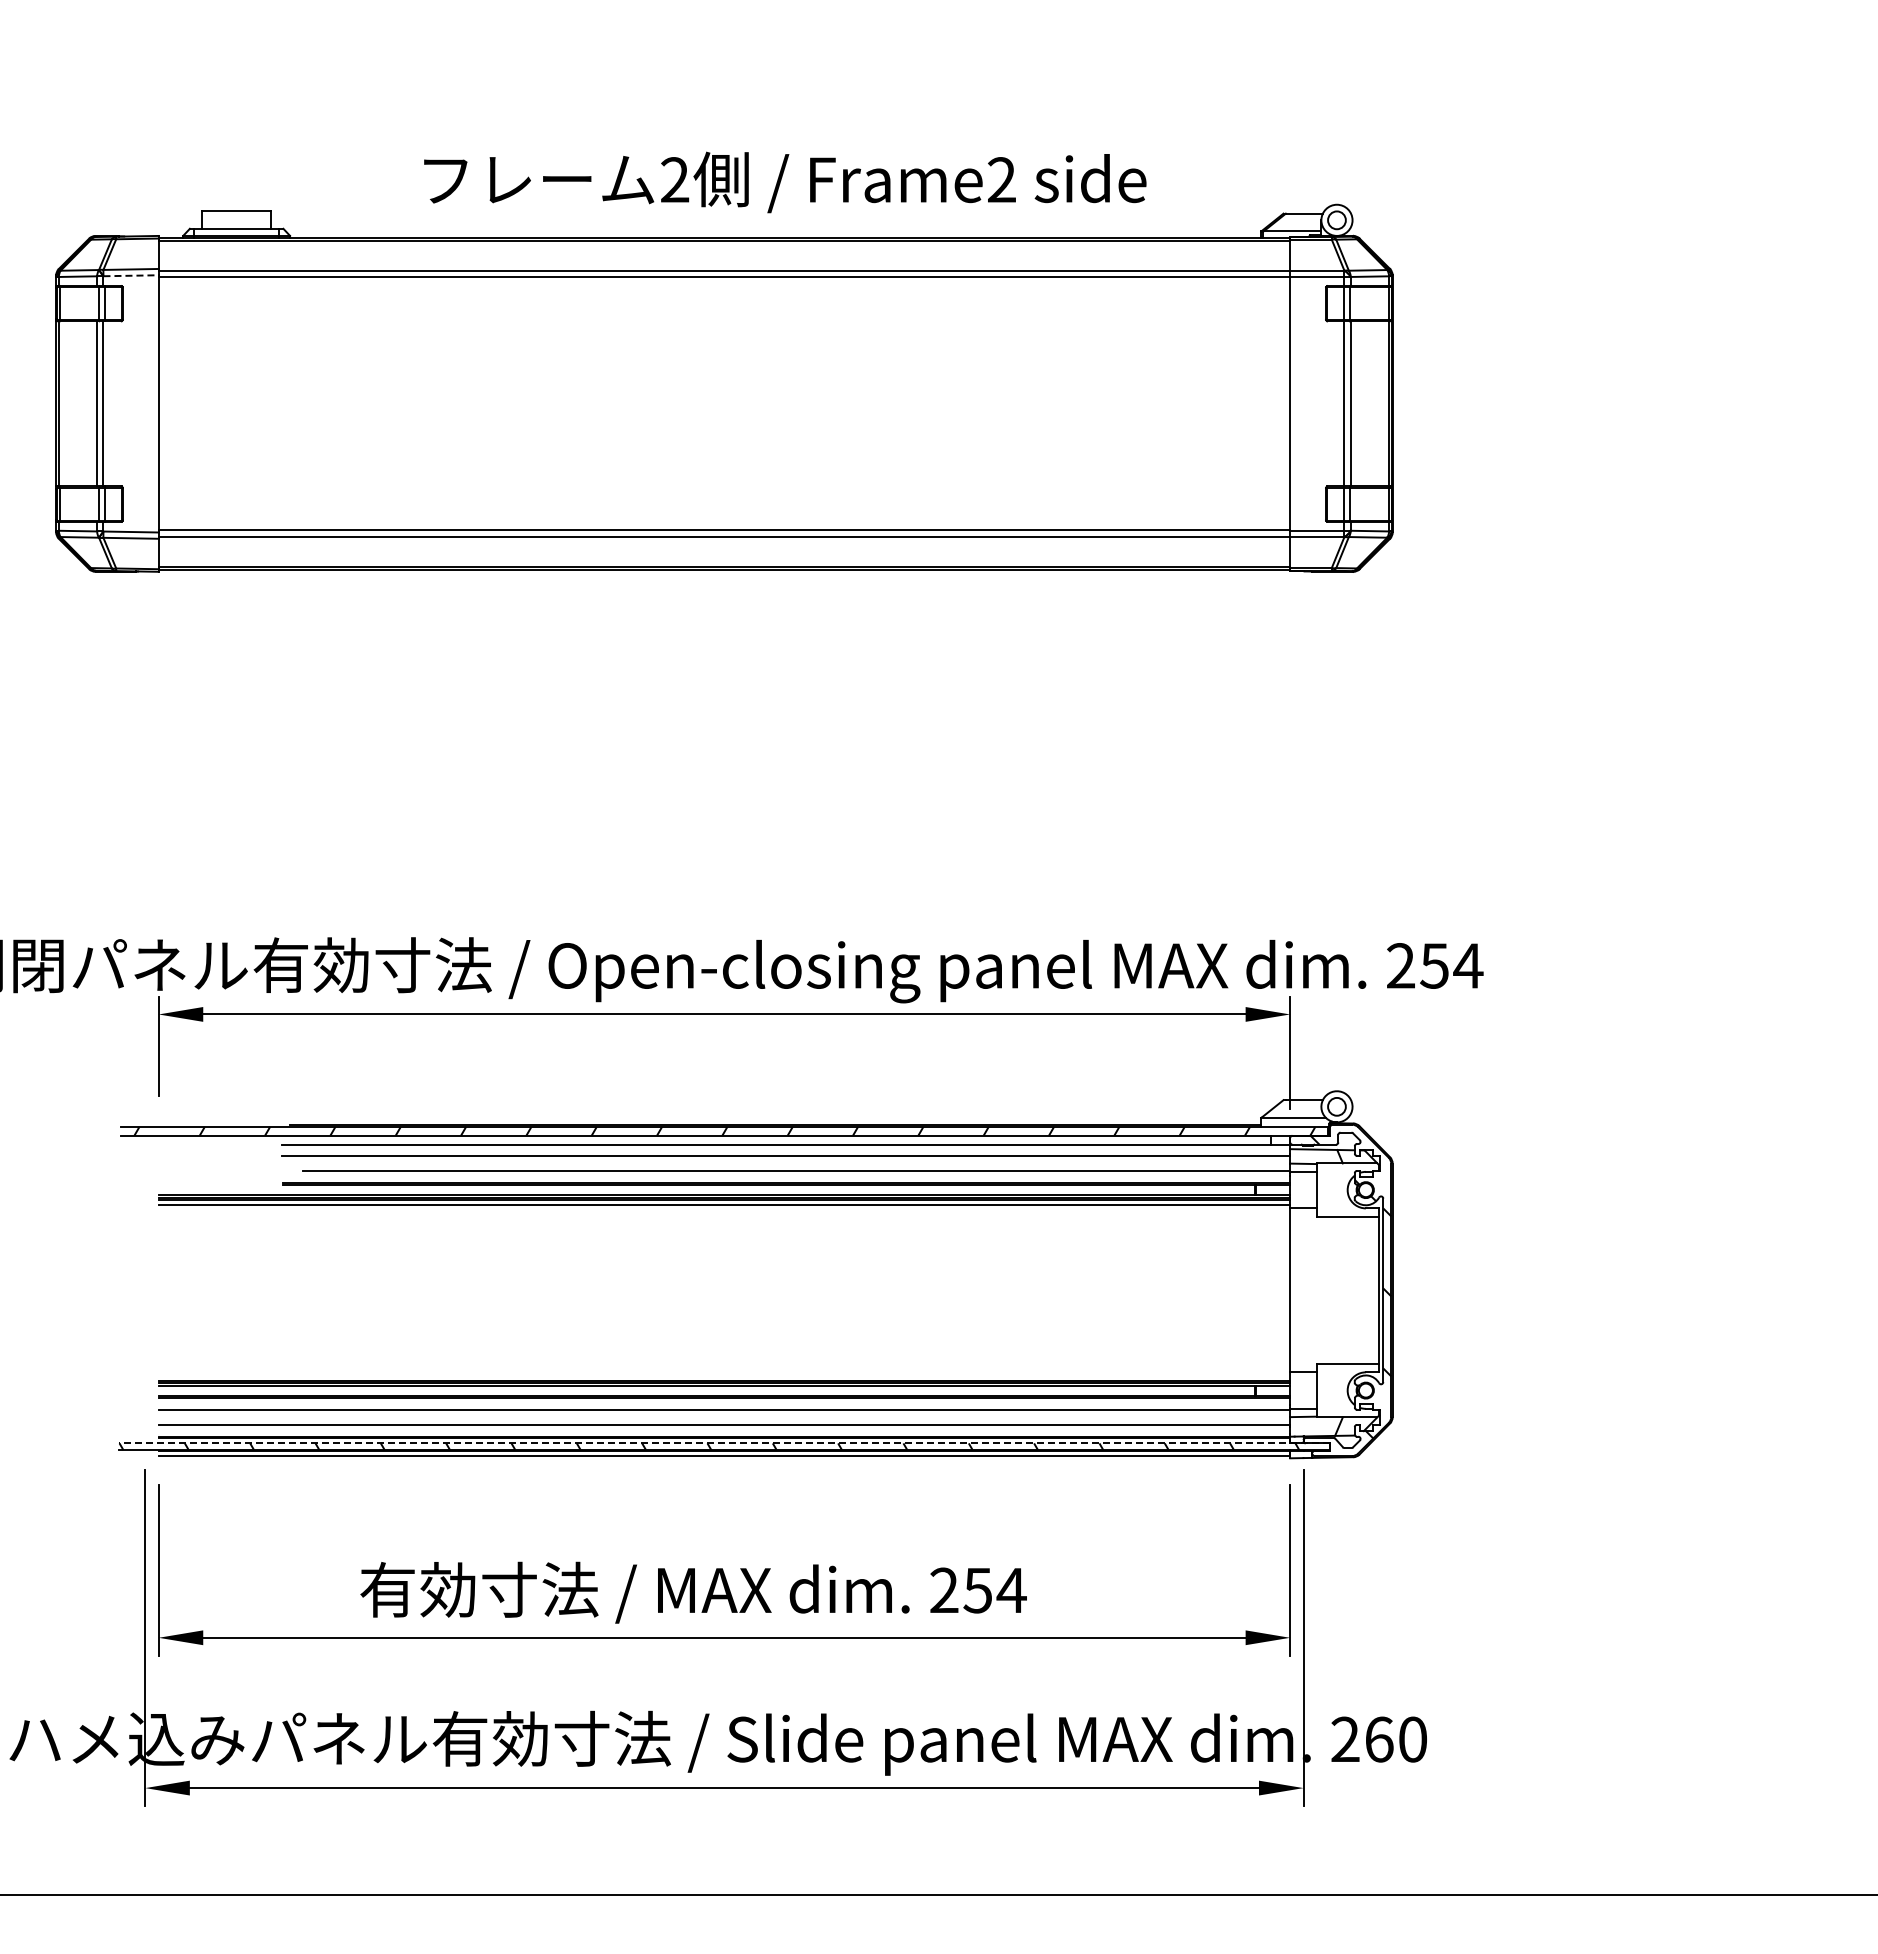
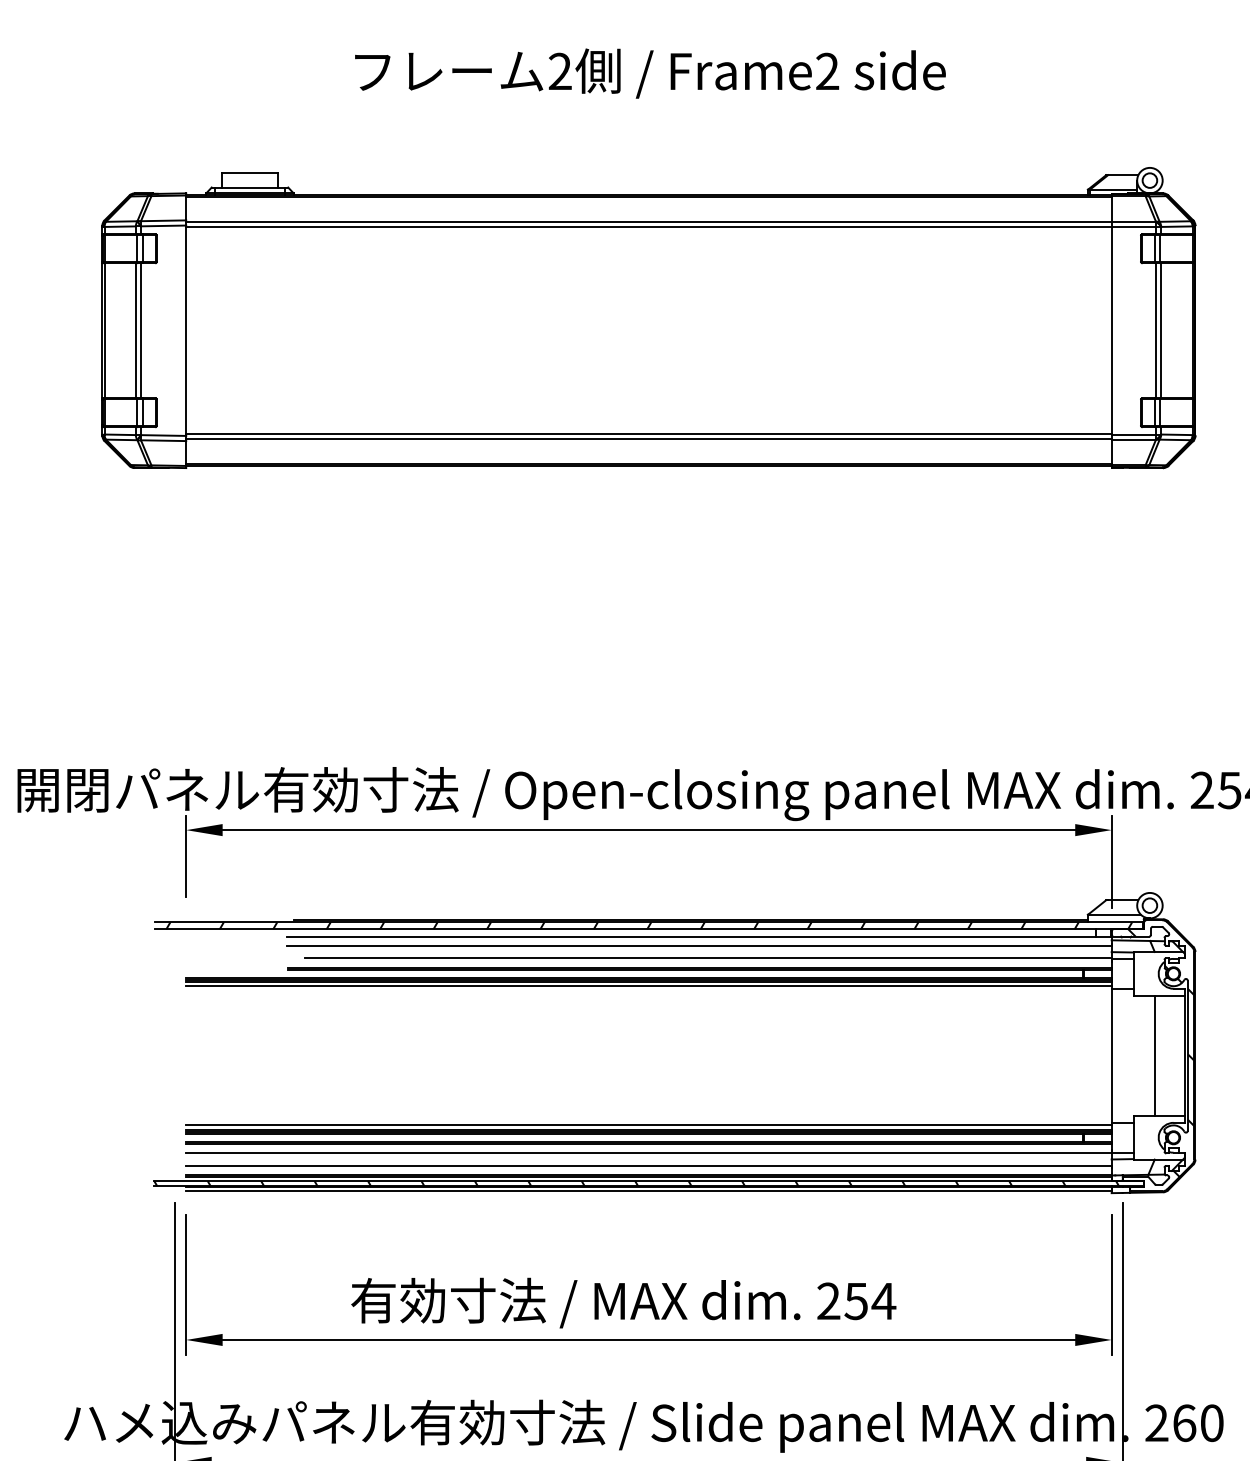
text: (785, 182) -> (650, 73), moved
line: (131, 275) -> (163, 225), dashed -> solid
line: (1343, 1289) -> (1155, 1055), added
line: (724, 1375) -> (648, 1125), added
line: (724, 1443) -> (648, 1181), dashed -> solid

